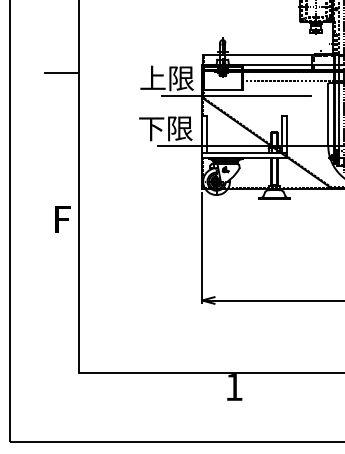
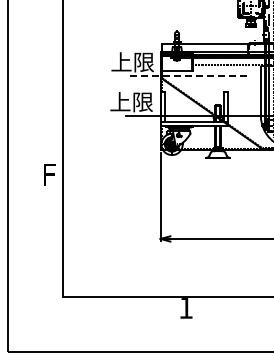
line: (61, 73) -> (48, 58), removed
line: (235, 96) -> (187, 76), solid -> dashed
text: (151, 128) -> (120, 102), 下限 -> 上限

